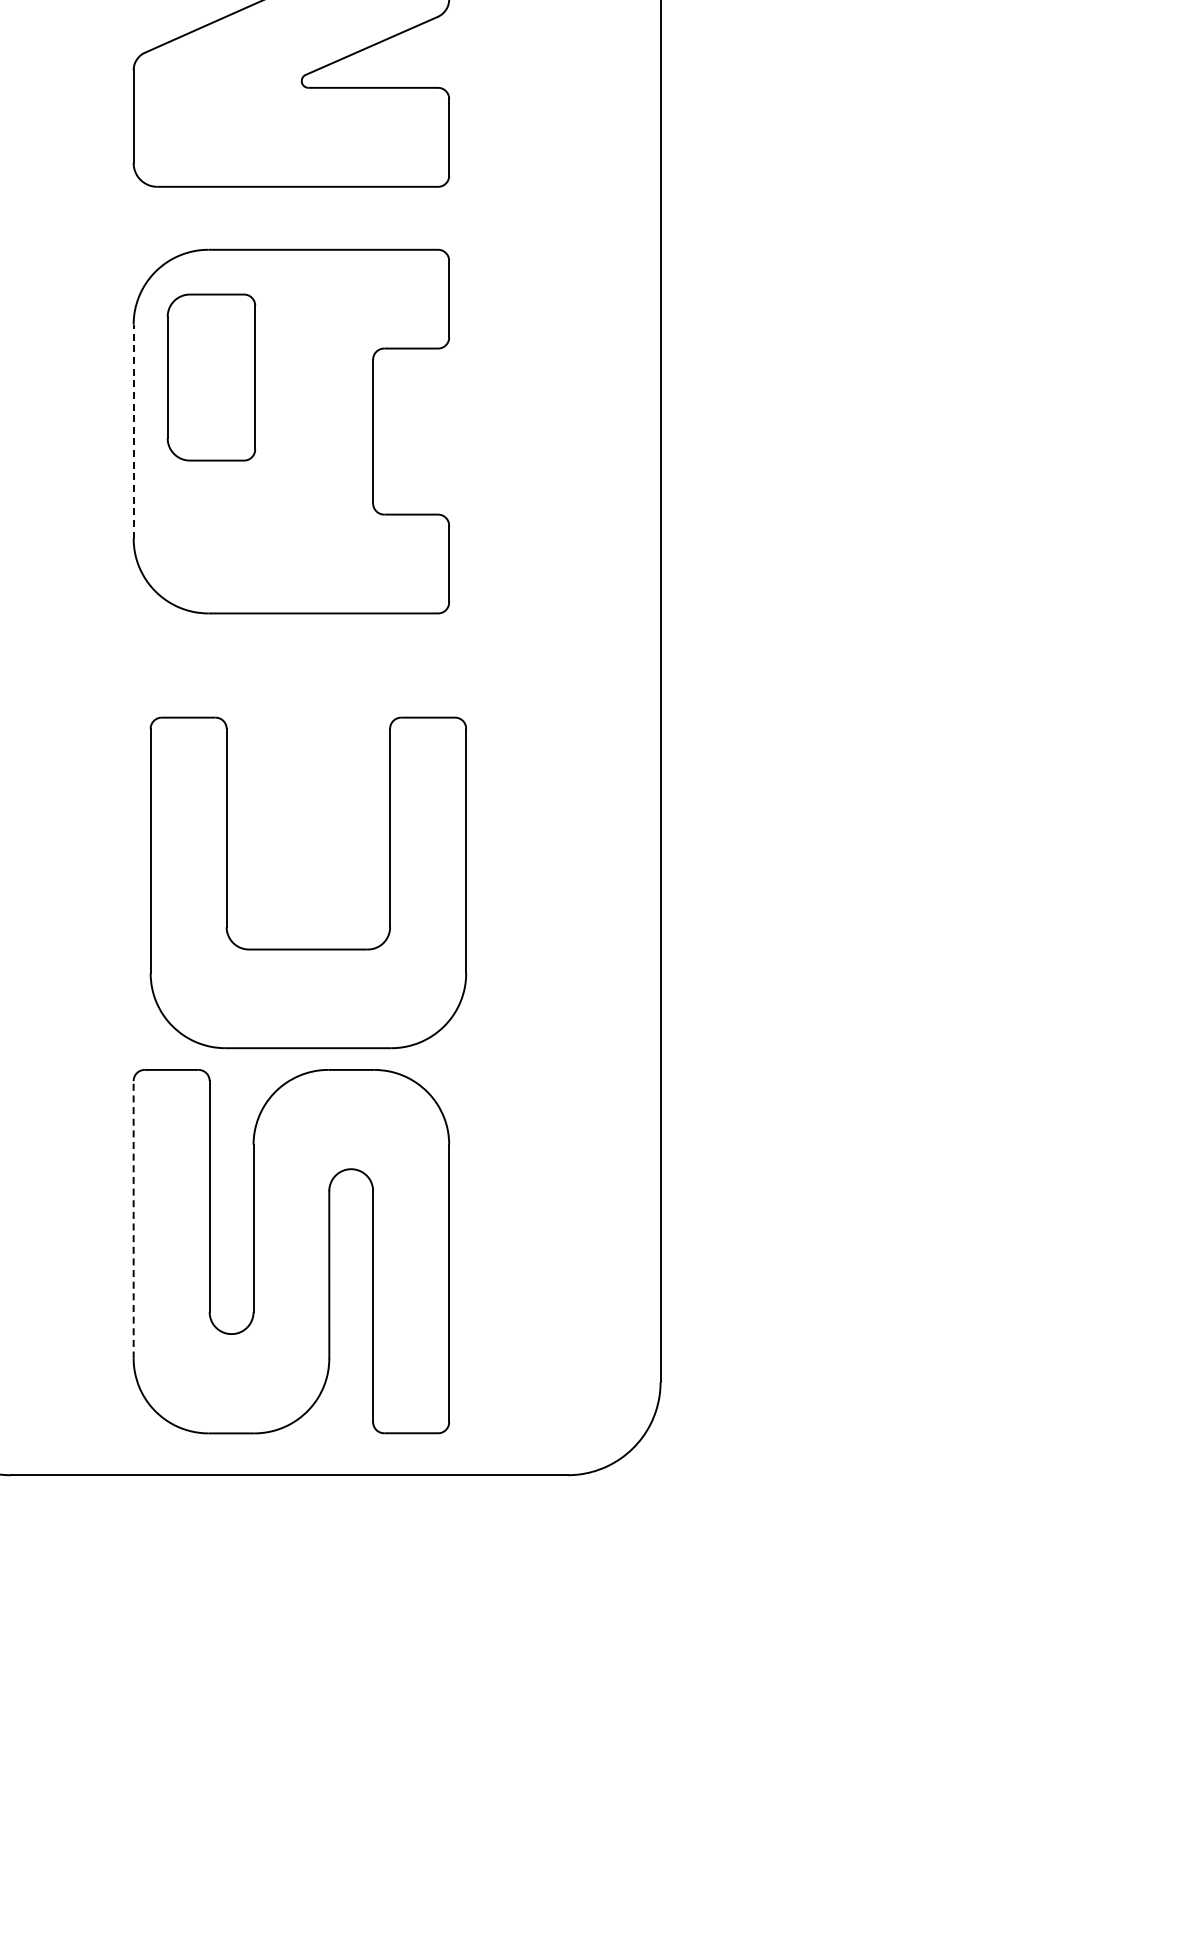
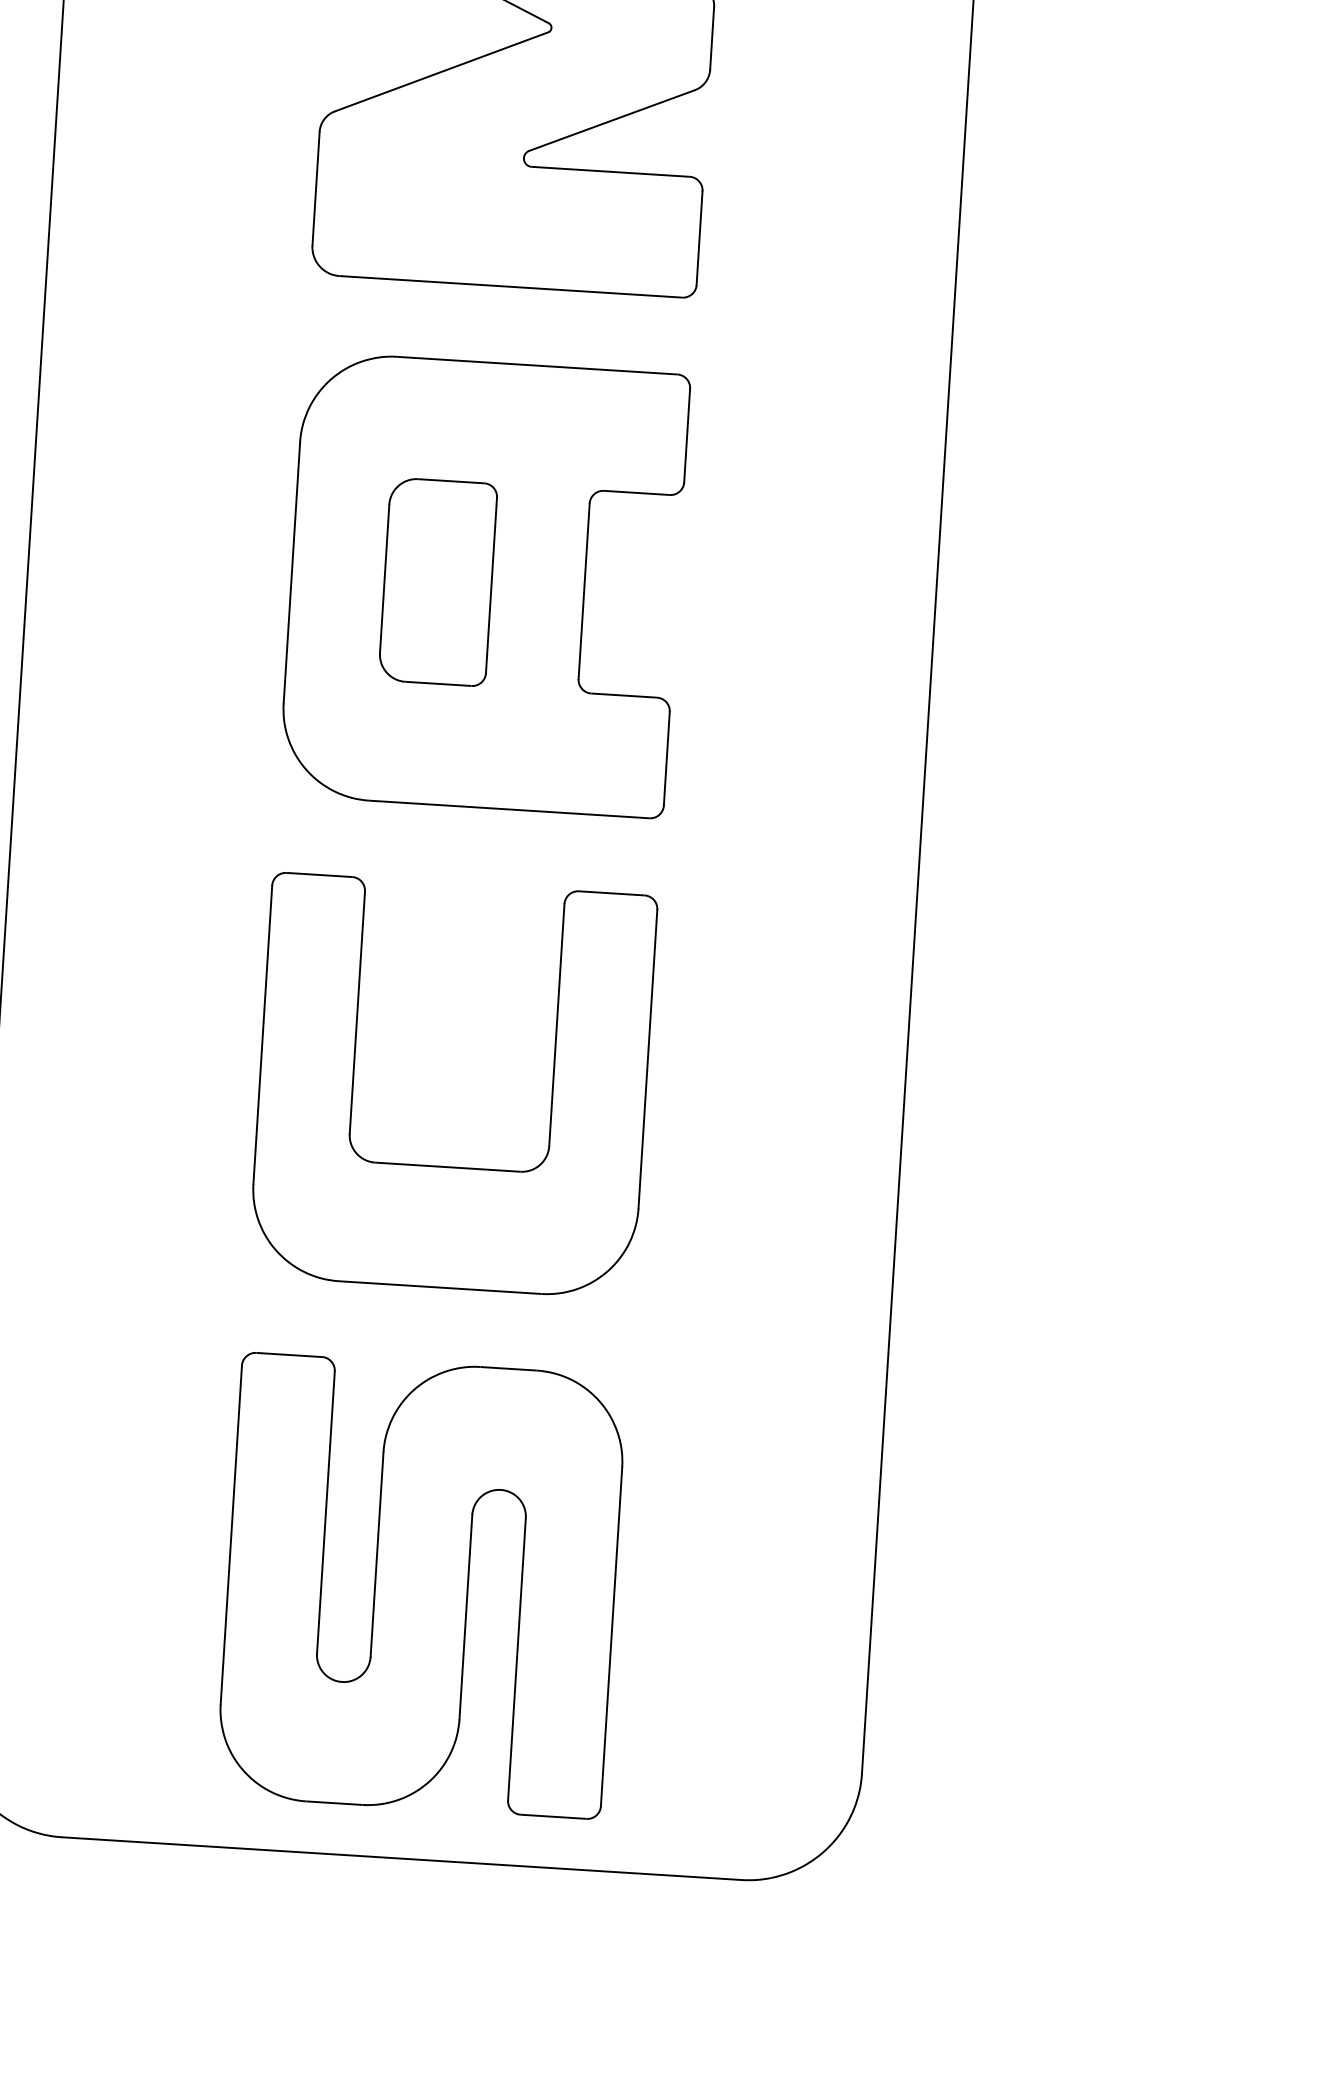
part: (211, 377) -> (438, 582), moved
line: (133, 431) -> (291, 572), dashed -> solid
part: (308, 948) -> (447, 1165), moved
line: (133, 1219) -> (231, 1534), dashed -> solid

